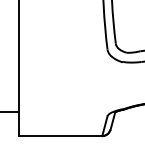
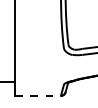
line: (61, 135) -> (38, 95), solid -> dashed

